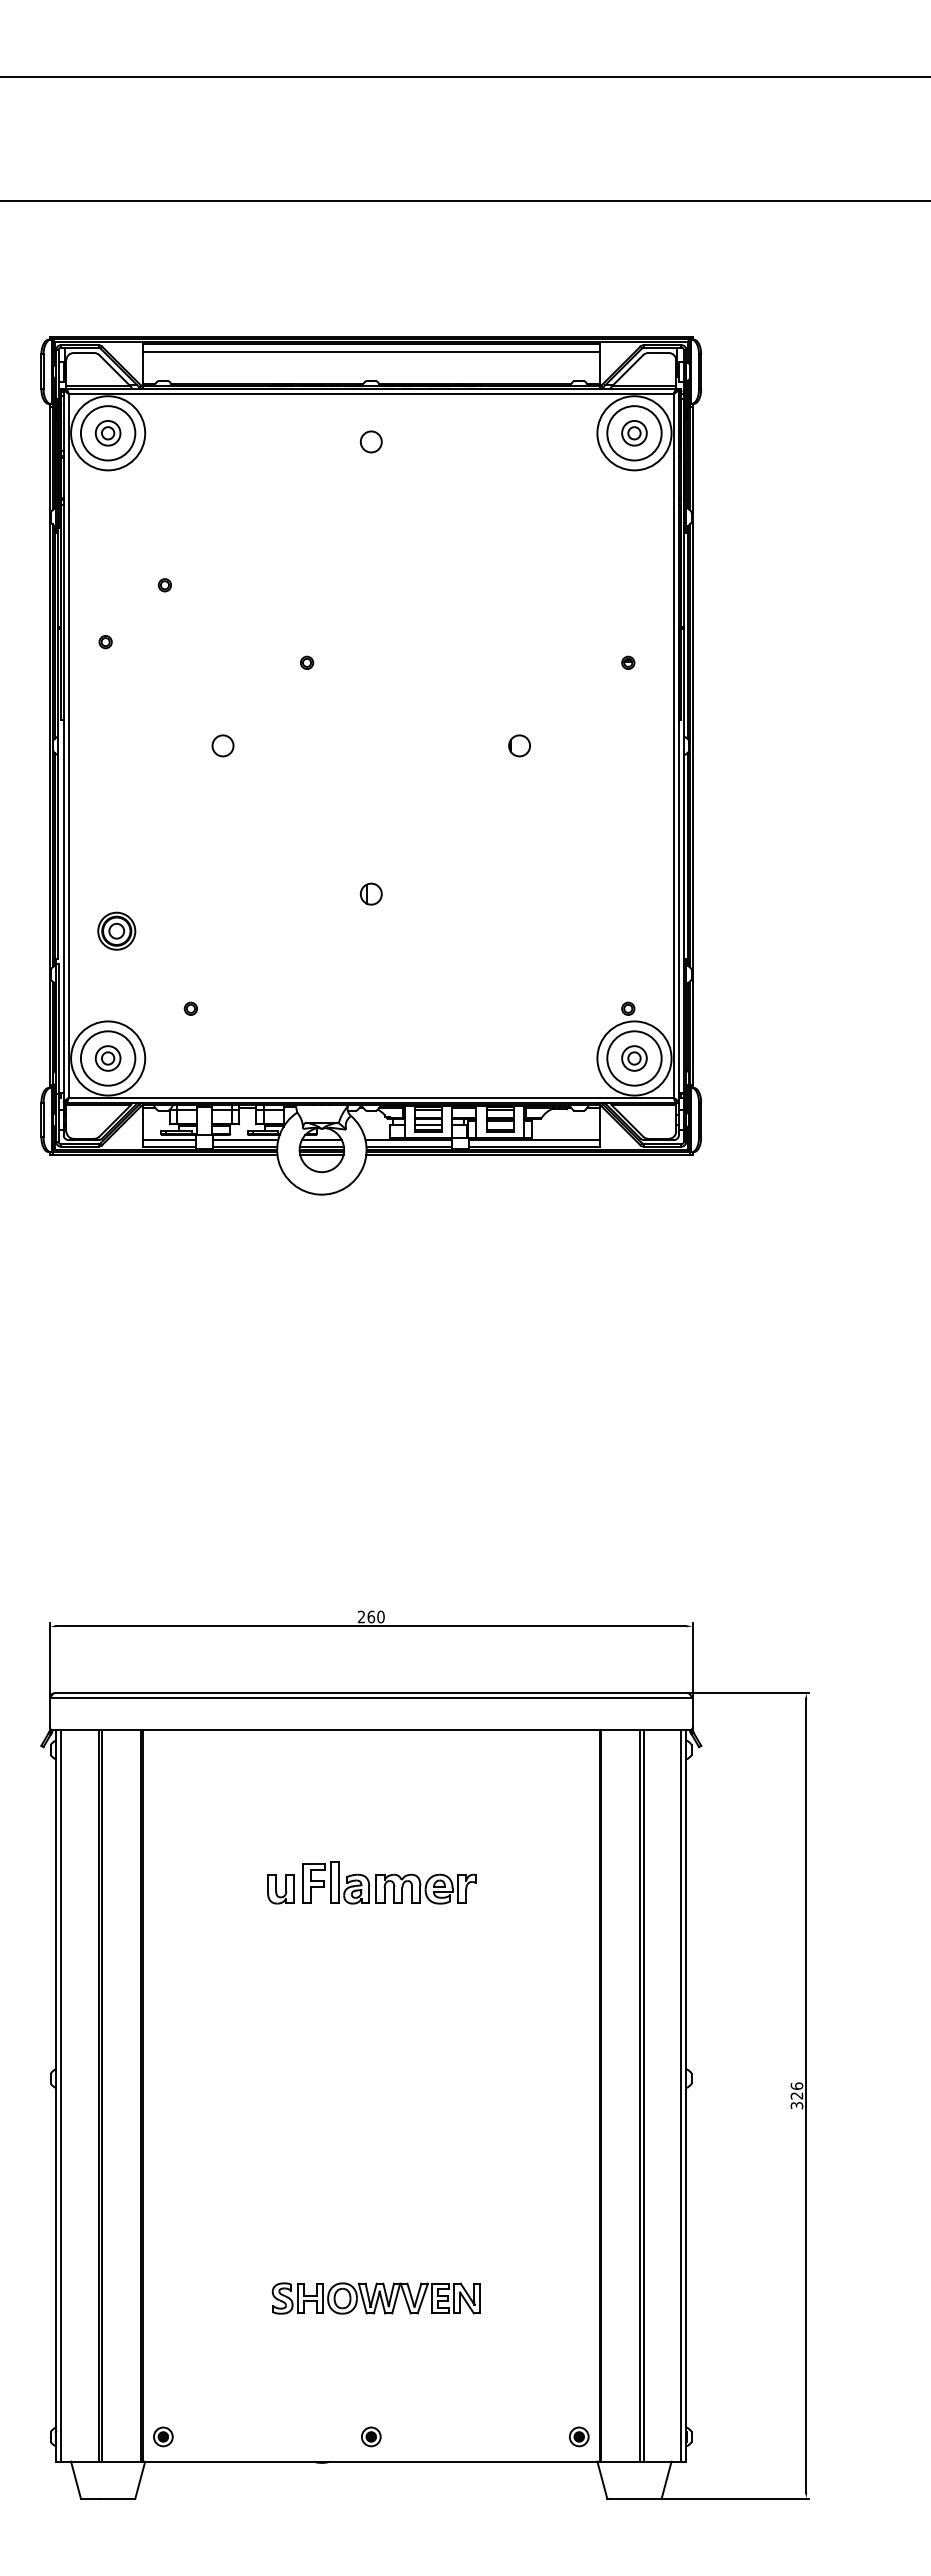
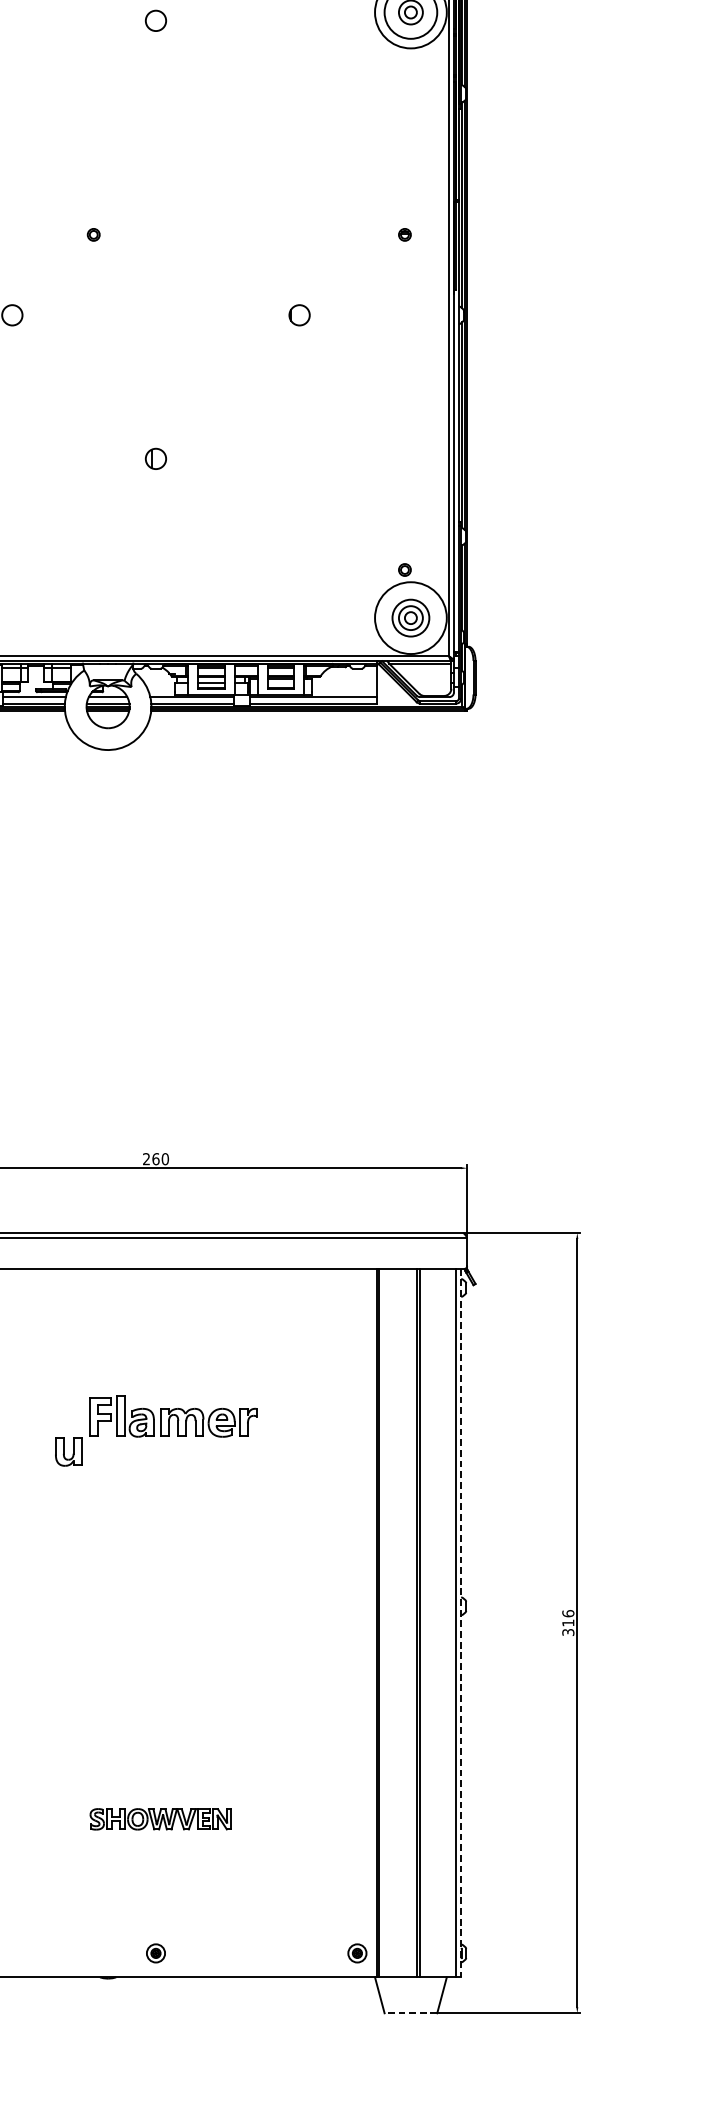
circle: (634, 1058) -> (410, 618), size x0.7
part: (280, 1889) -> (68, 1452), moved
line: (686, 2095) -> (461, 1622), solid -> dashed
text: (796, 2095) -> (567, 1622), 326 -> 316
part: (375, 2298) -> (160, 1819), size x0.7
line: (634, 2498) -> (410, 2013), solid -> dashed

